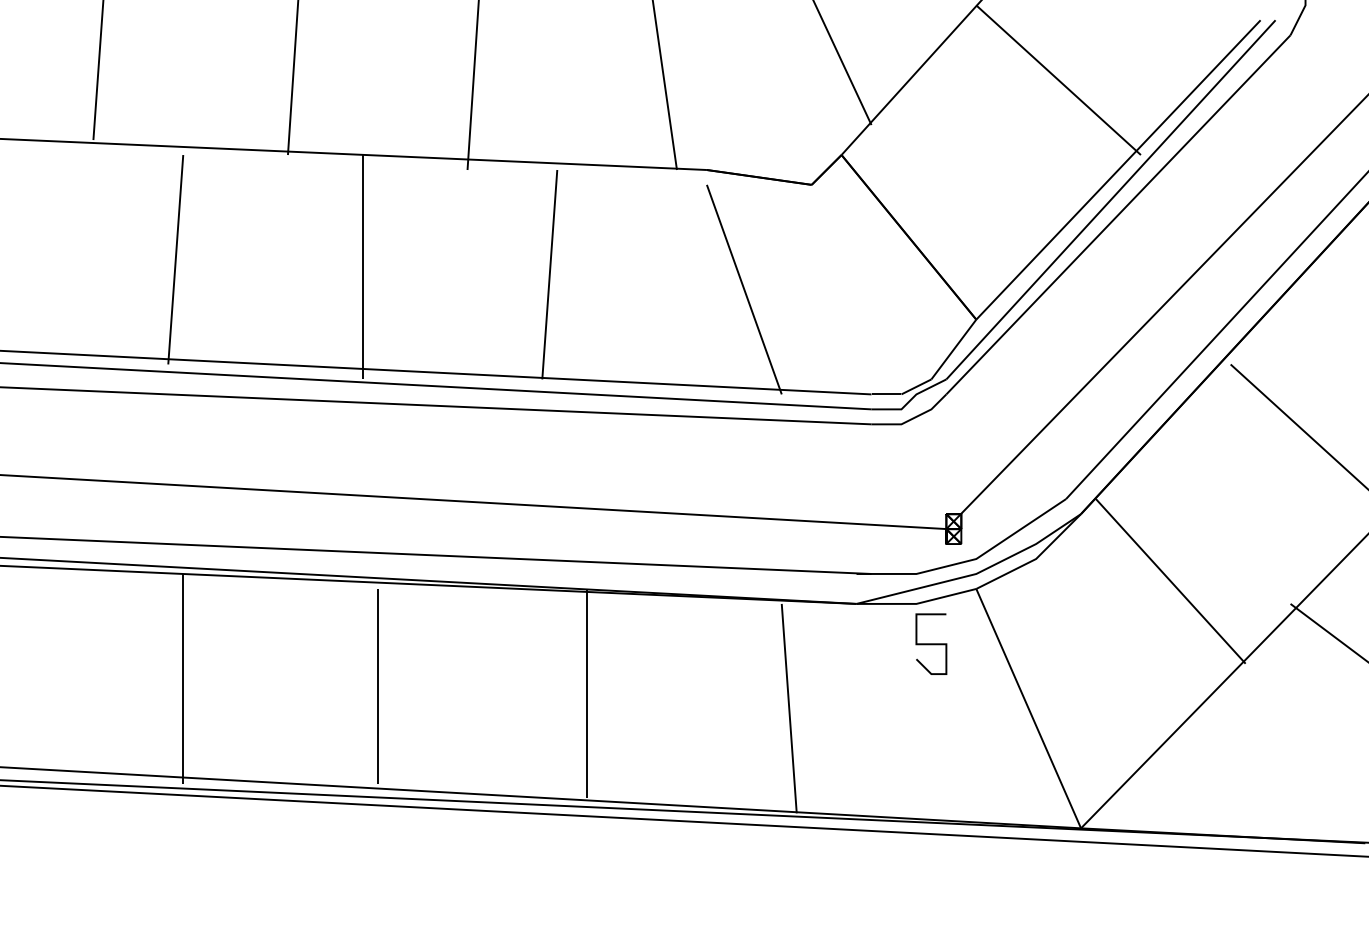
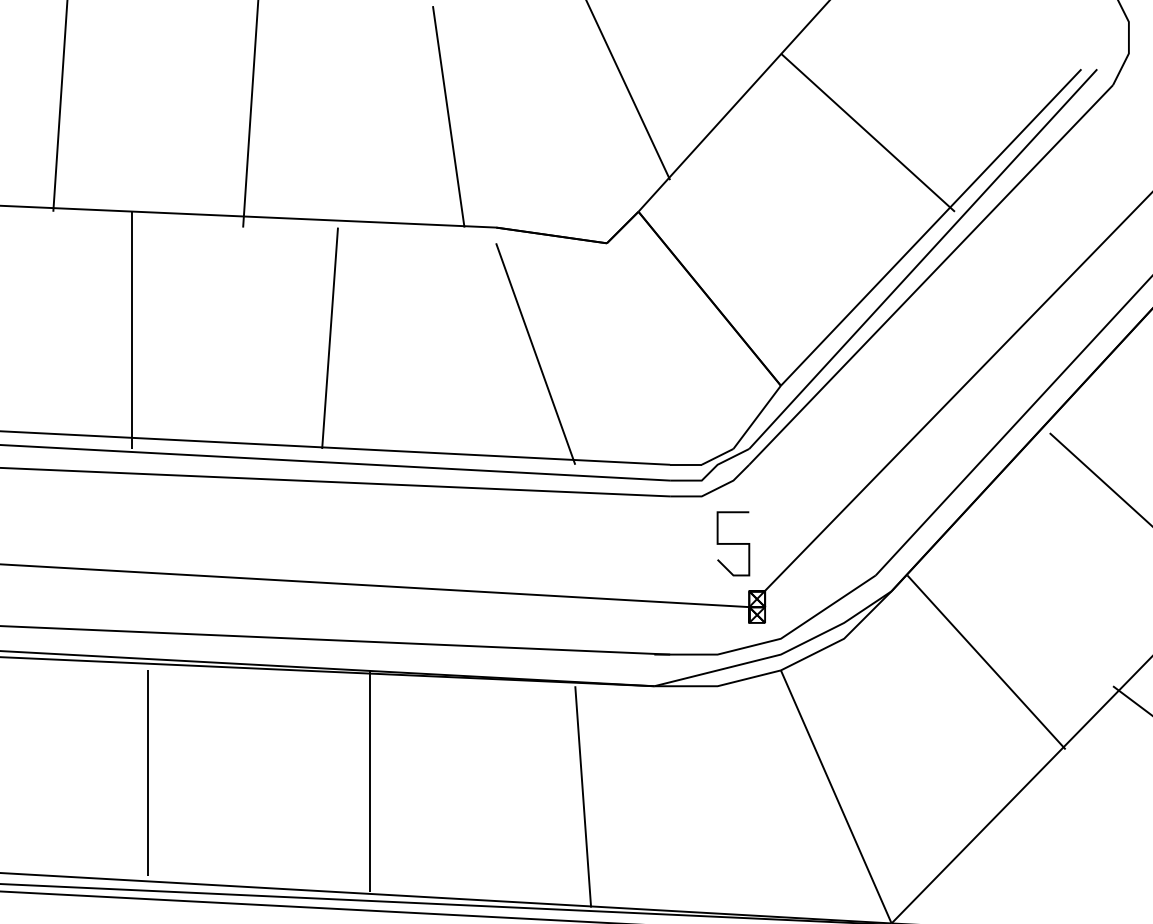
curve: (931, 643) -> (733, 543), moved

